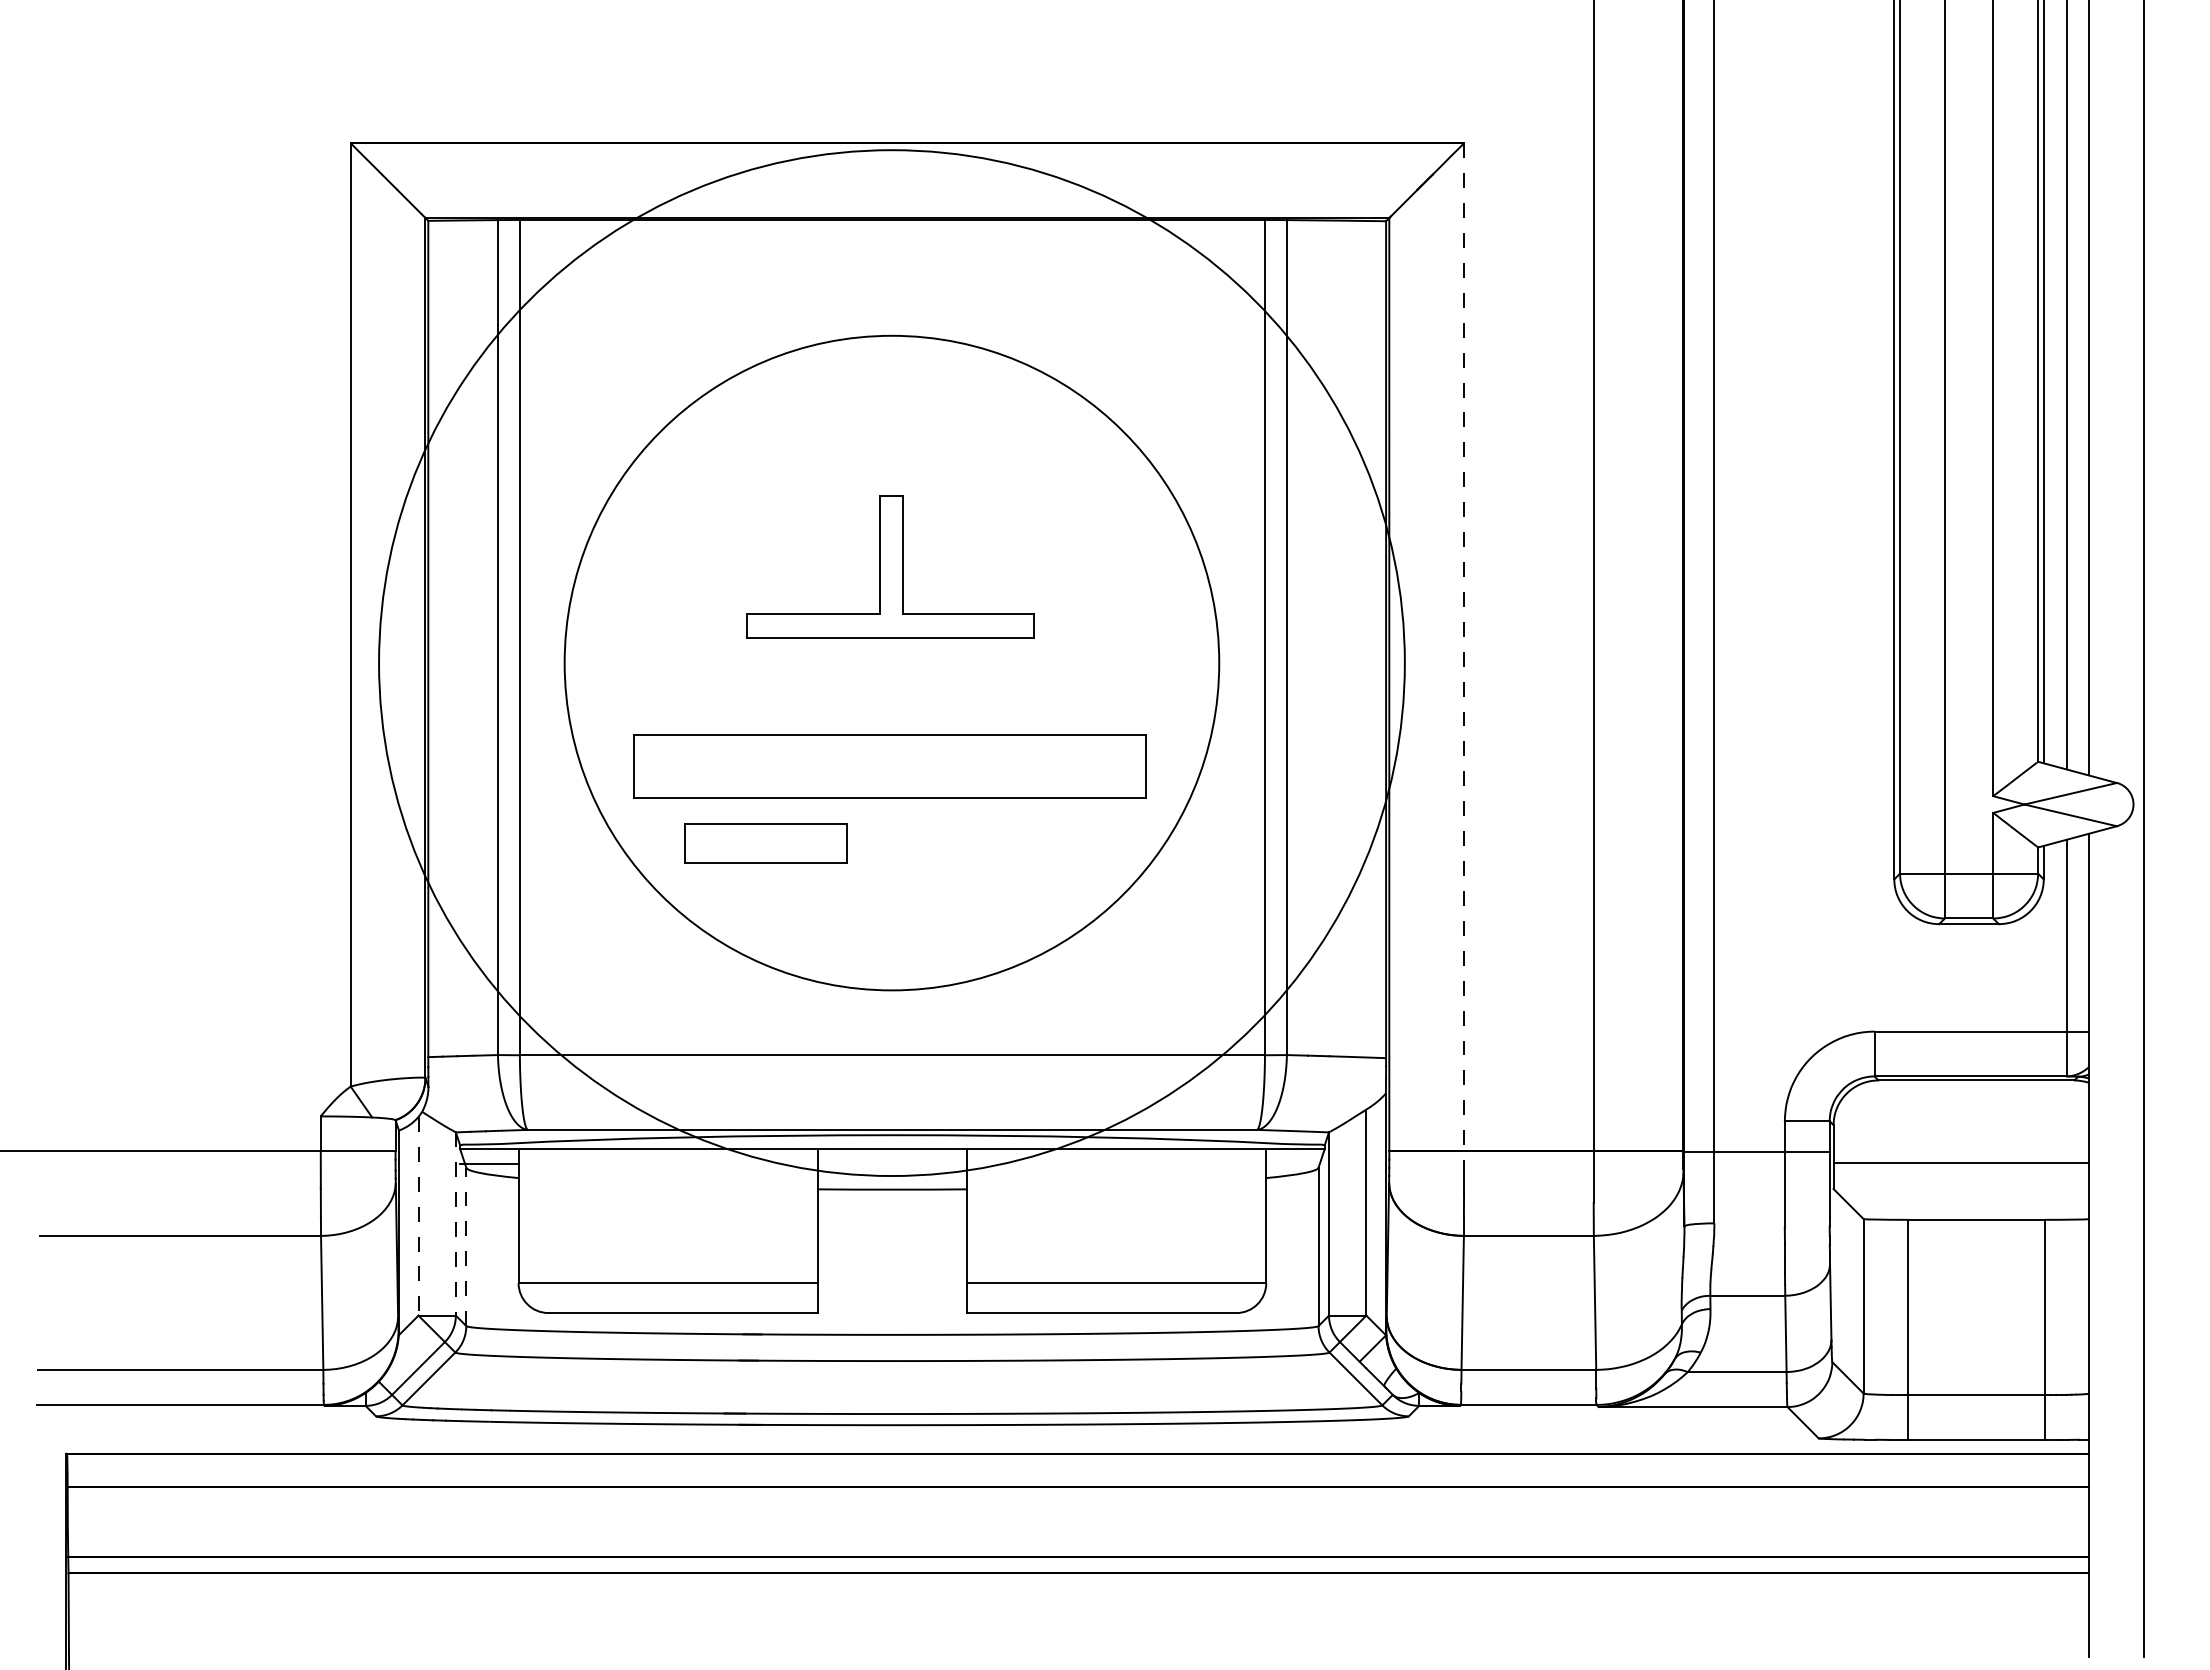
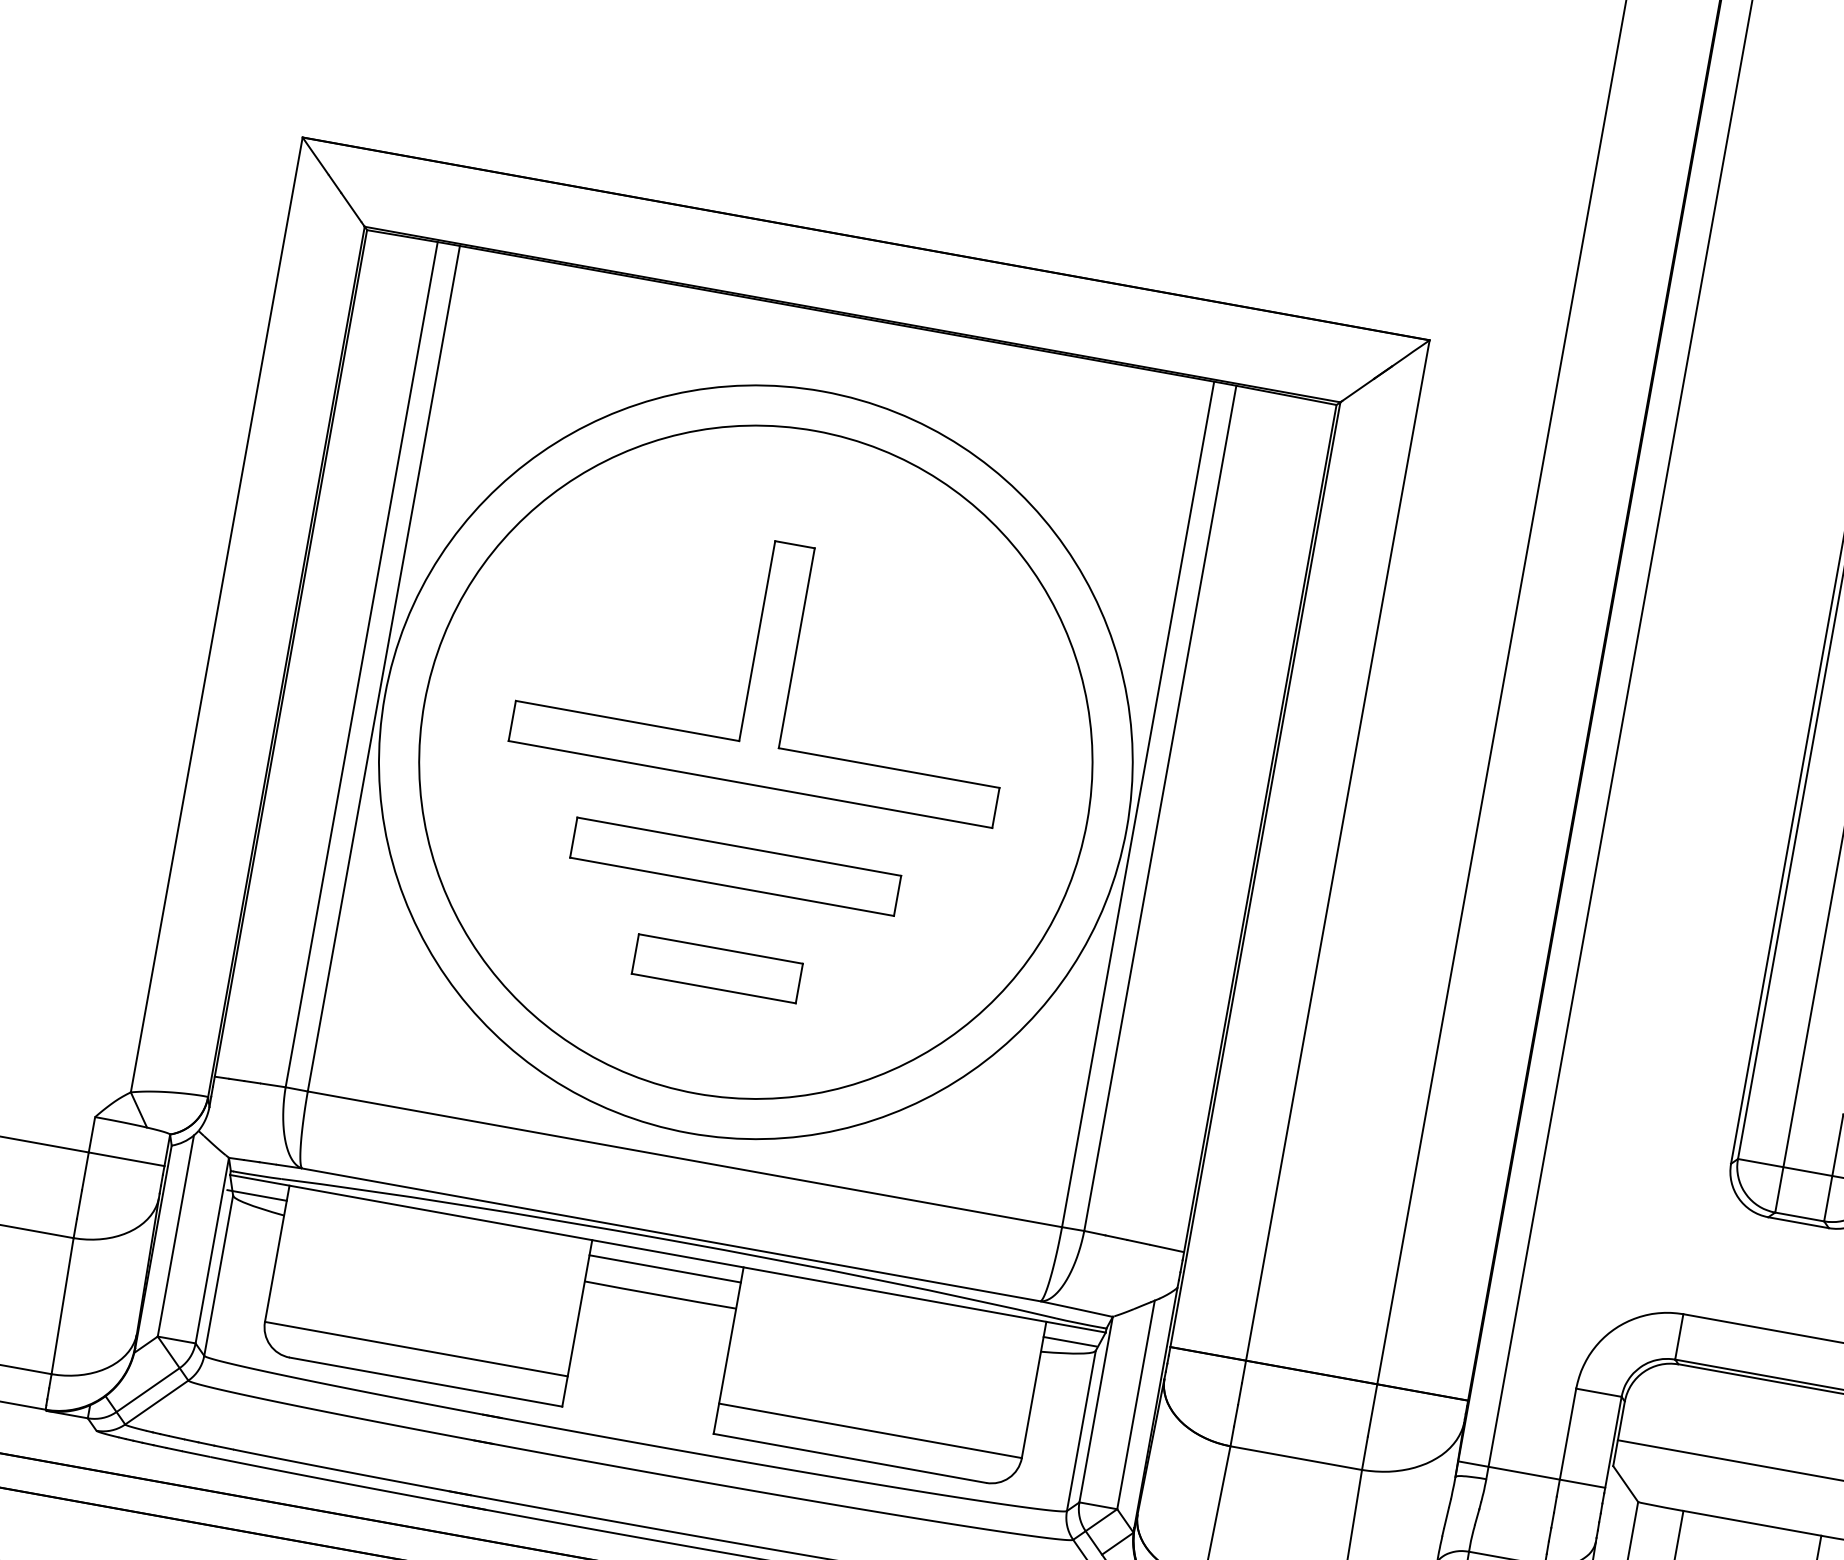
part: (890, 566) -> (771, 664), size x1.67
line: (1464, 658) -> (1336, 861), dashed -> solid
circle: (891, 662) -> (755, 761), size x0.71
part: (890, 766) -> (735, 866), size x0.62
part: (765, 843) -> (717, 968), moved
line: (1756, 1152) -> (1531, 1474), moved
line: (892, 1163) -> (665, 1268), added
line: (1292, 1163) -> (1070, 1341), added
line: (418, 1216) -> (175, 1236), dashed -> solid
line: (455, 1224) -> (211, 1251), dashed -> solid
line: (466, 1246) -> (218, 1275), dashed -> solid

